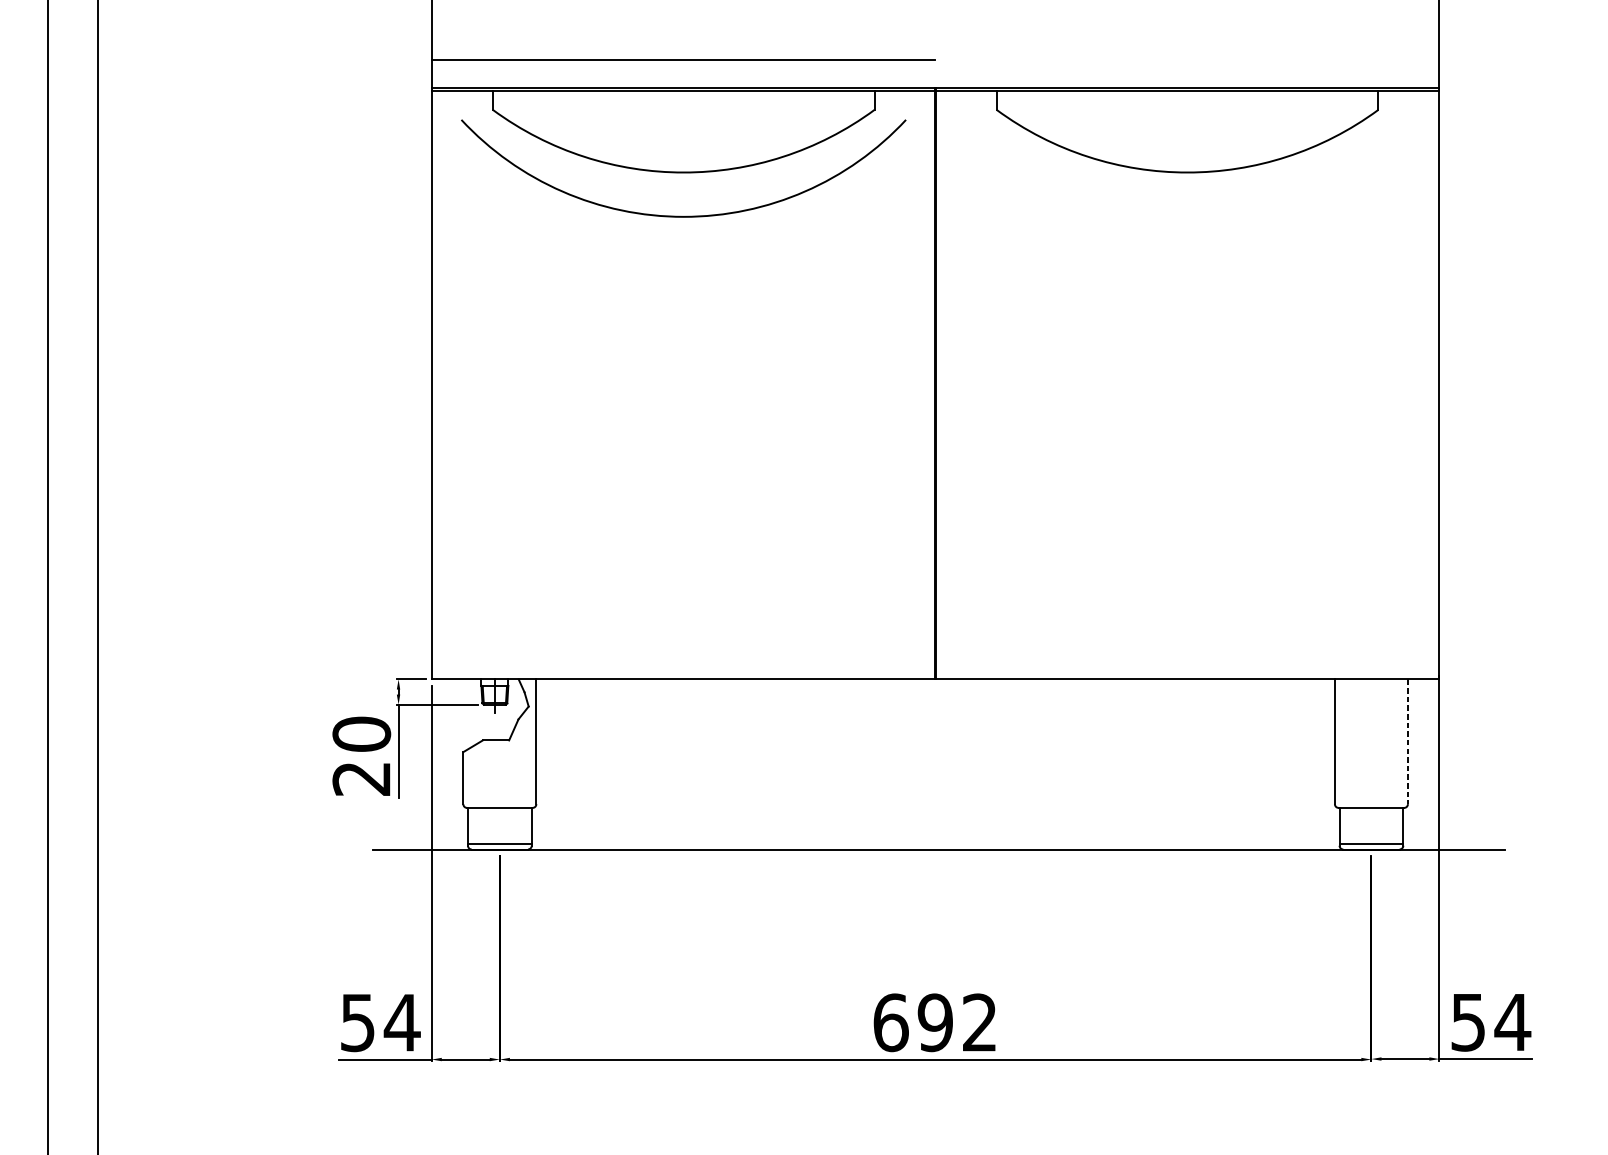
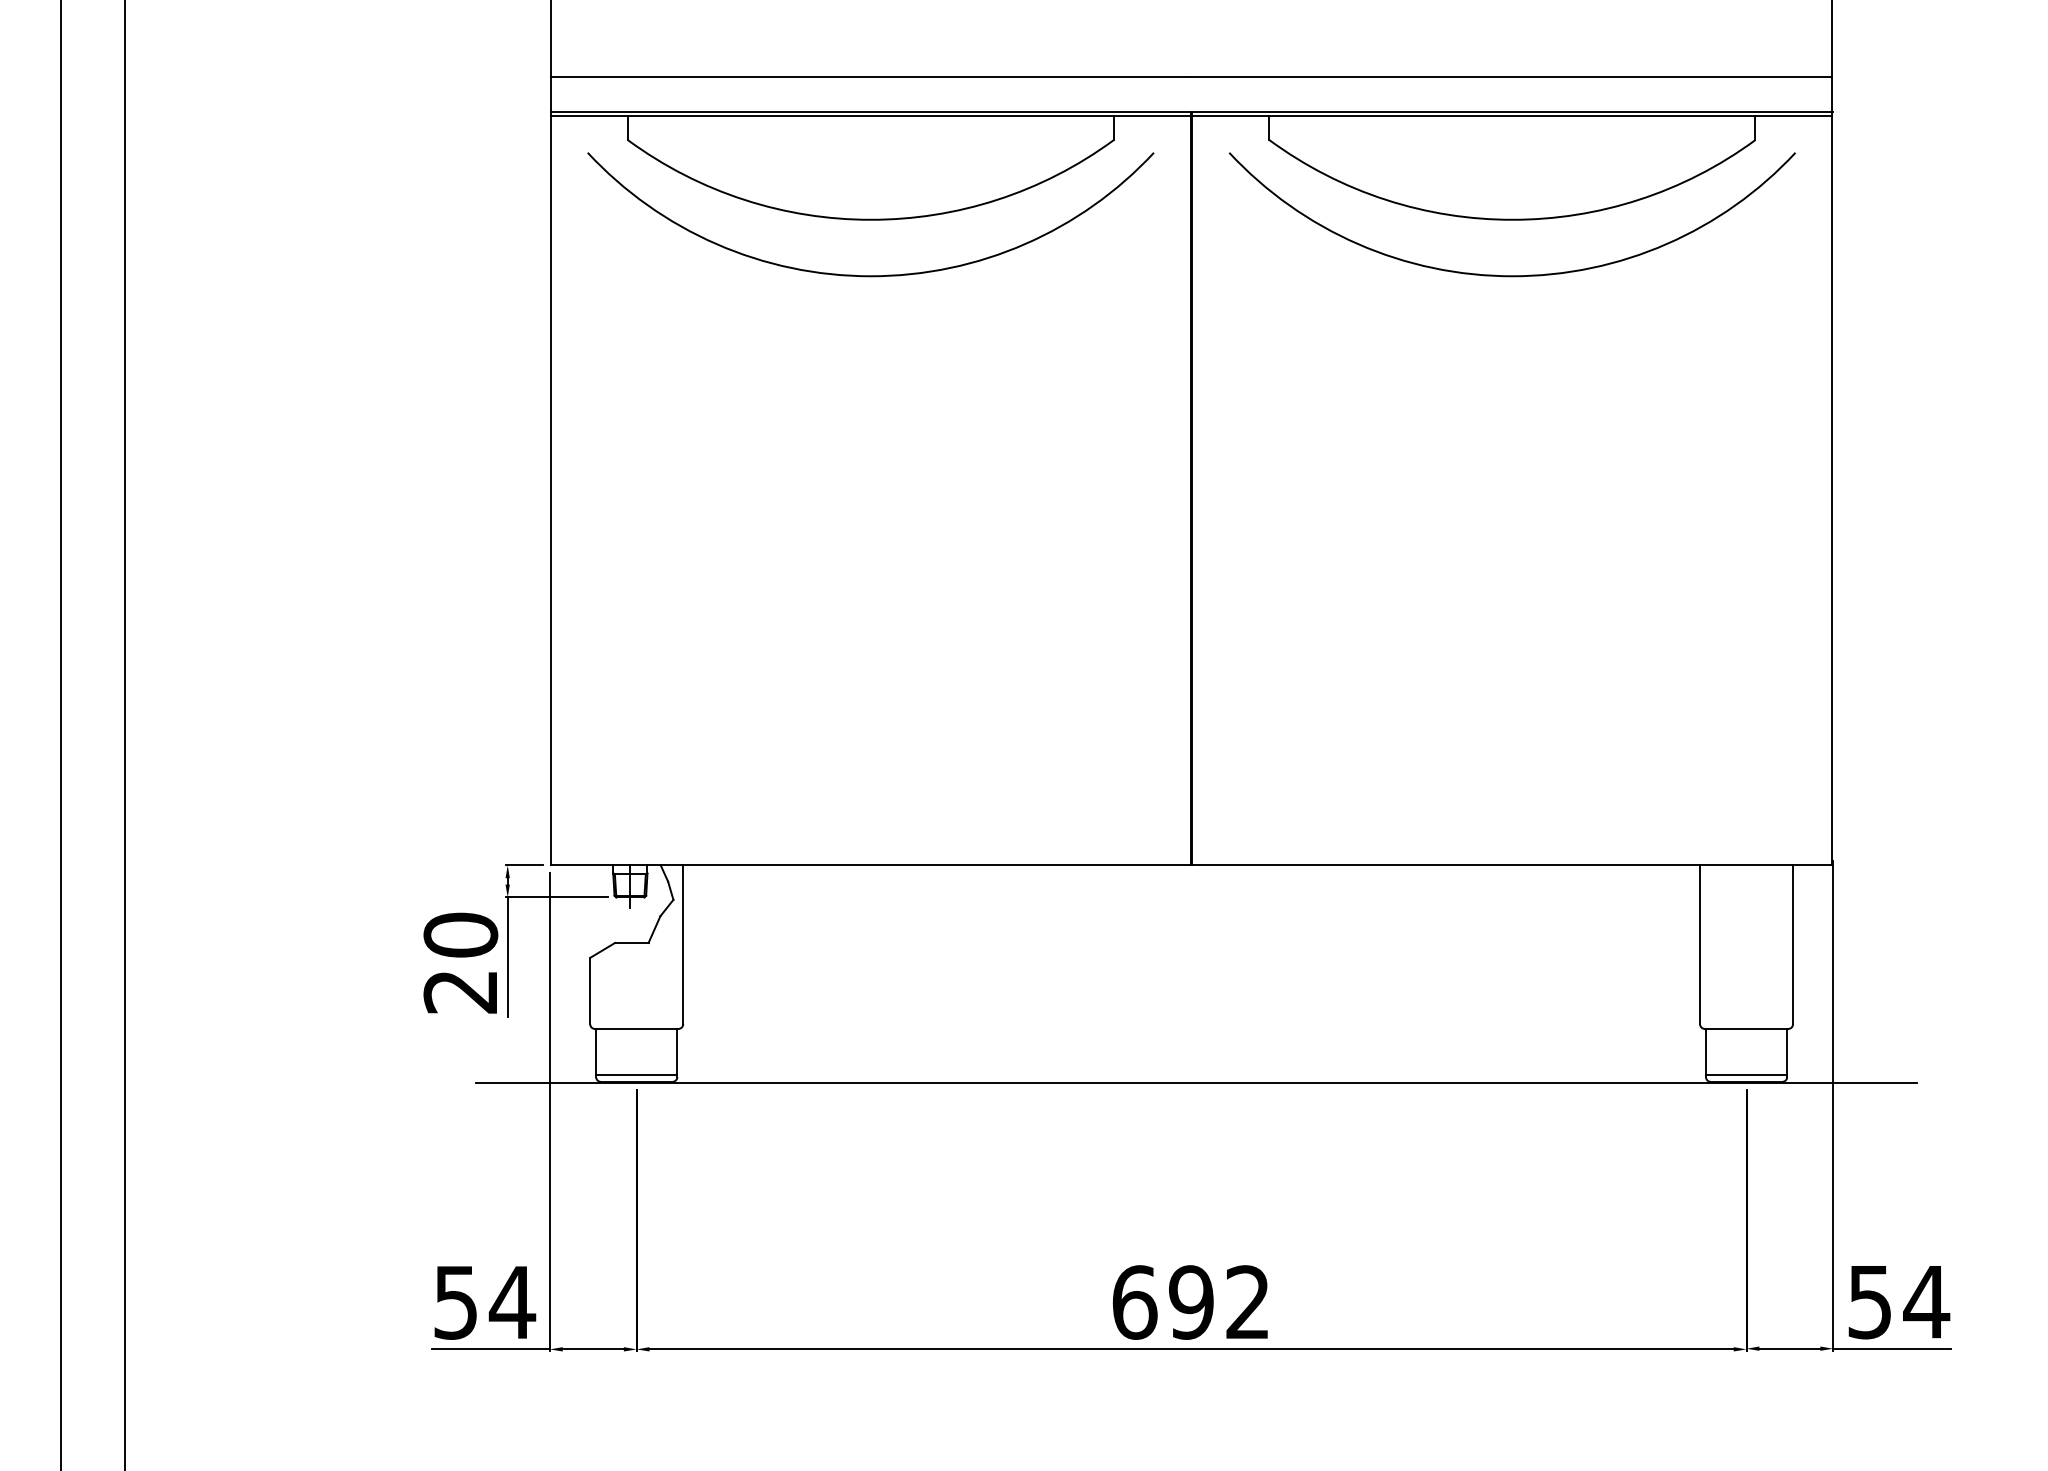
line: (1187, 59) -> (1512, 76), added
arc: (1186, 216) -> (1511, 275), added
line: (1408, 742) -> (1793, 945), dashed -> solid

